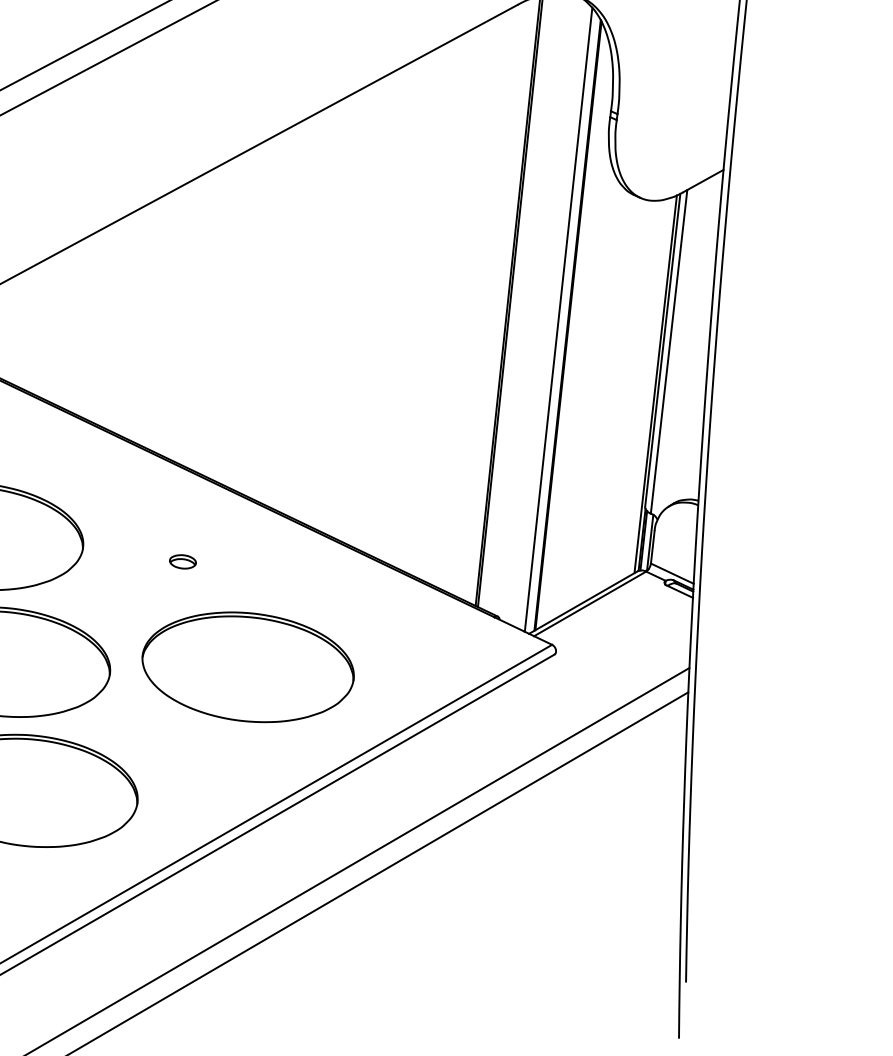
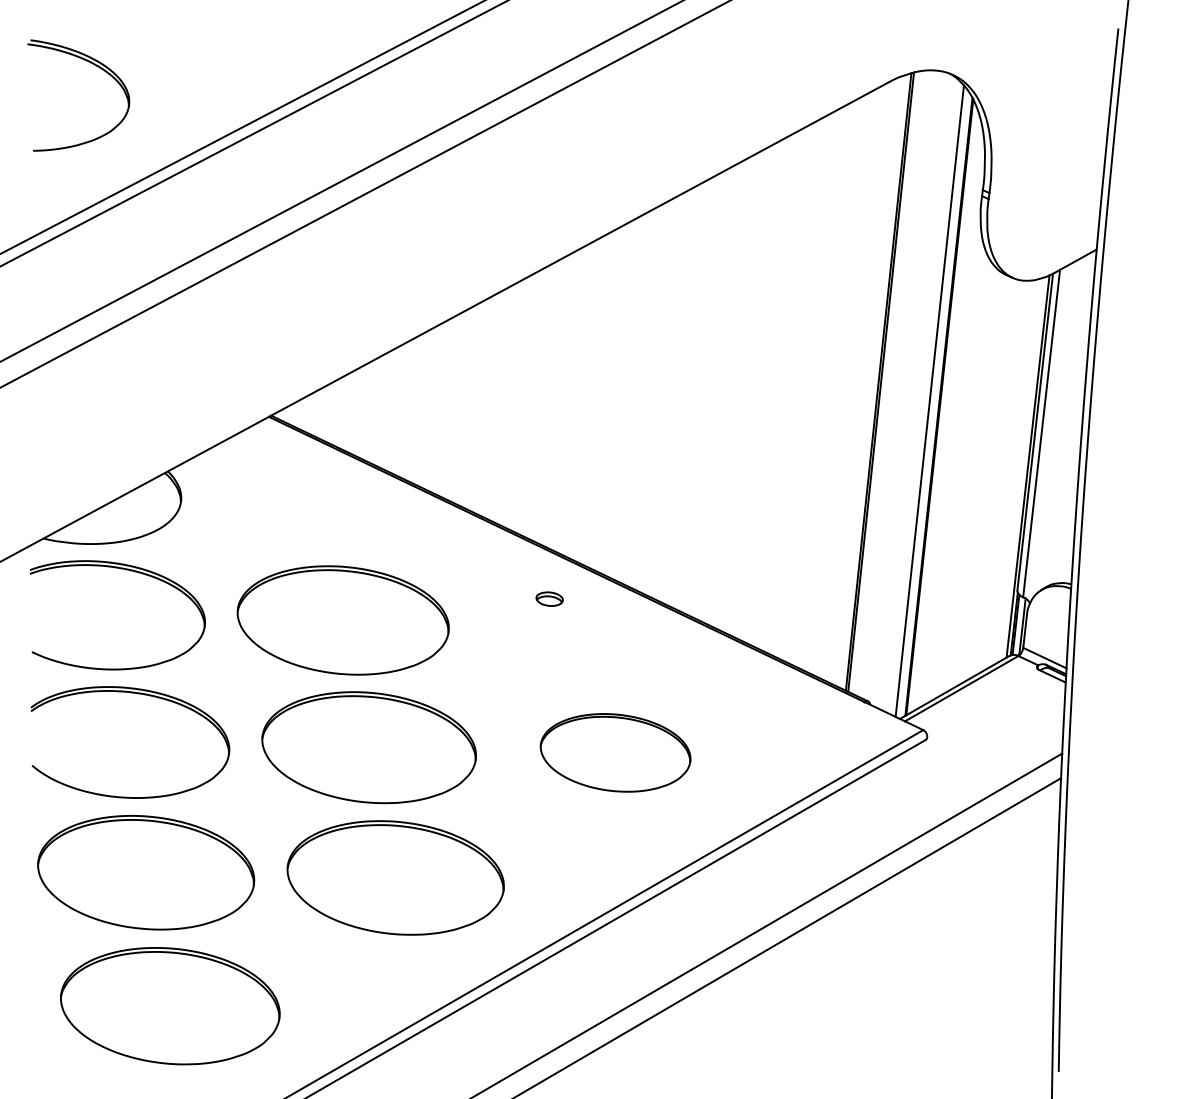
part: (182, 561) -> (549, 598), moved
part: (248, 666) -> (615, 752), size x0.7

